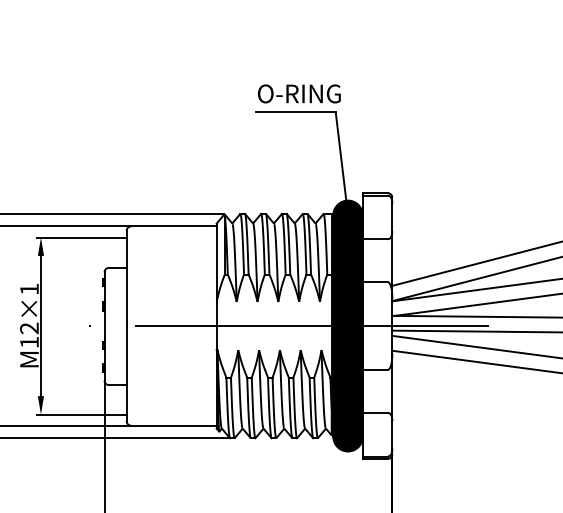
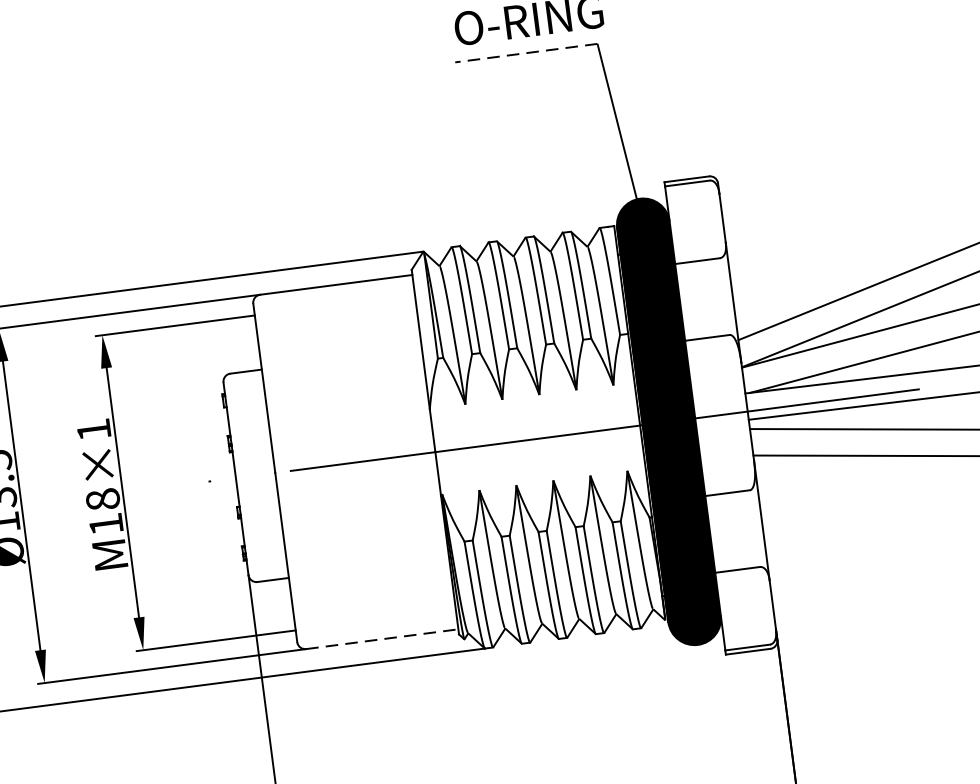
line: (295, 111) -> (525, 52), solid -> dashed
text: (29, 328) -> (103, 499), M12×1 -> M18×1
line: (173, 425) -> (381, 638), solid -> dashed

